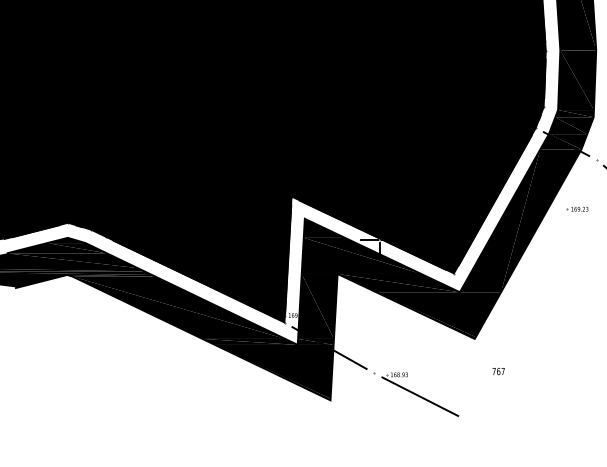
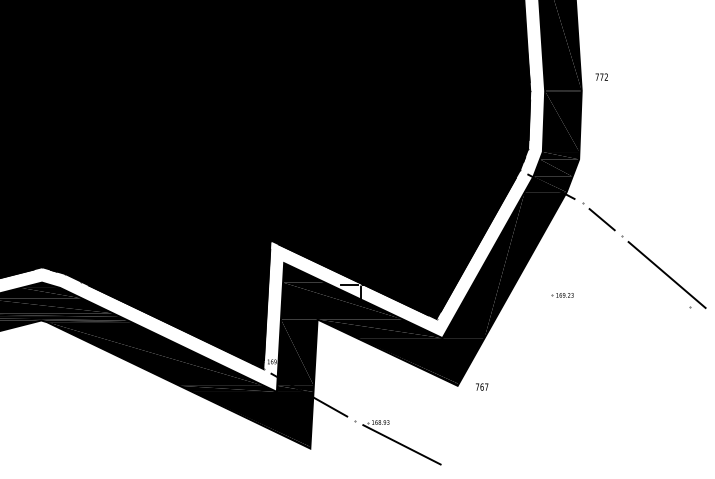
part: (577, 209) -> (562, 295), moved
text: (499, 370) -> (482, 386), moved

